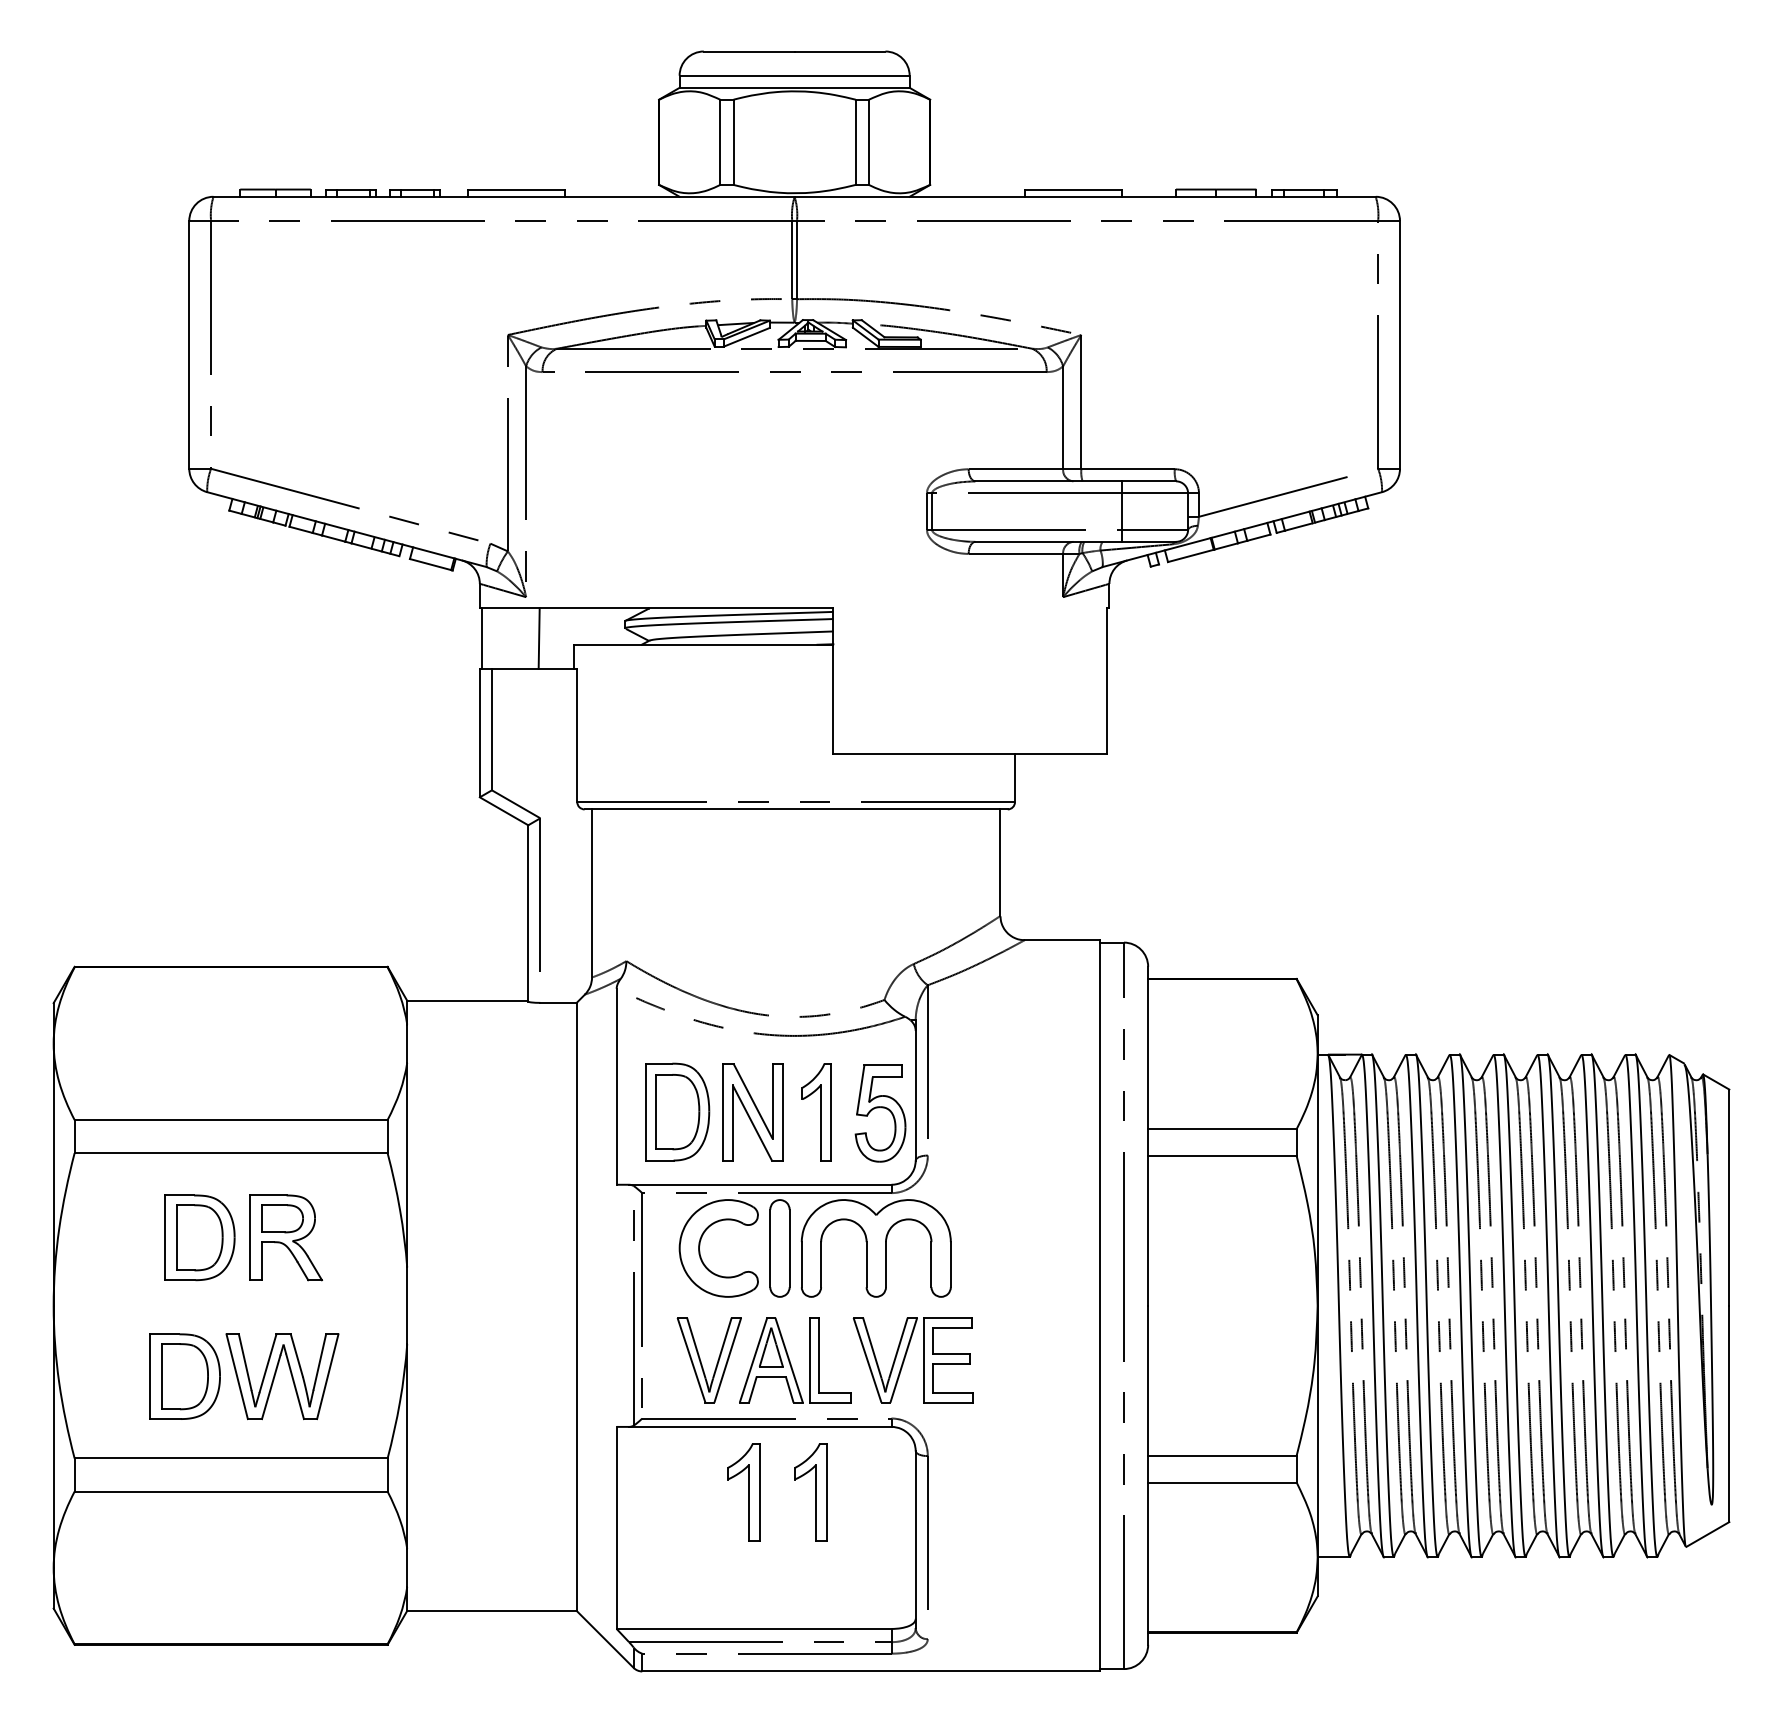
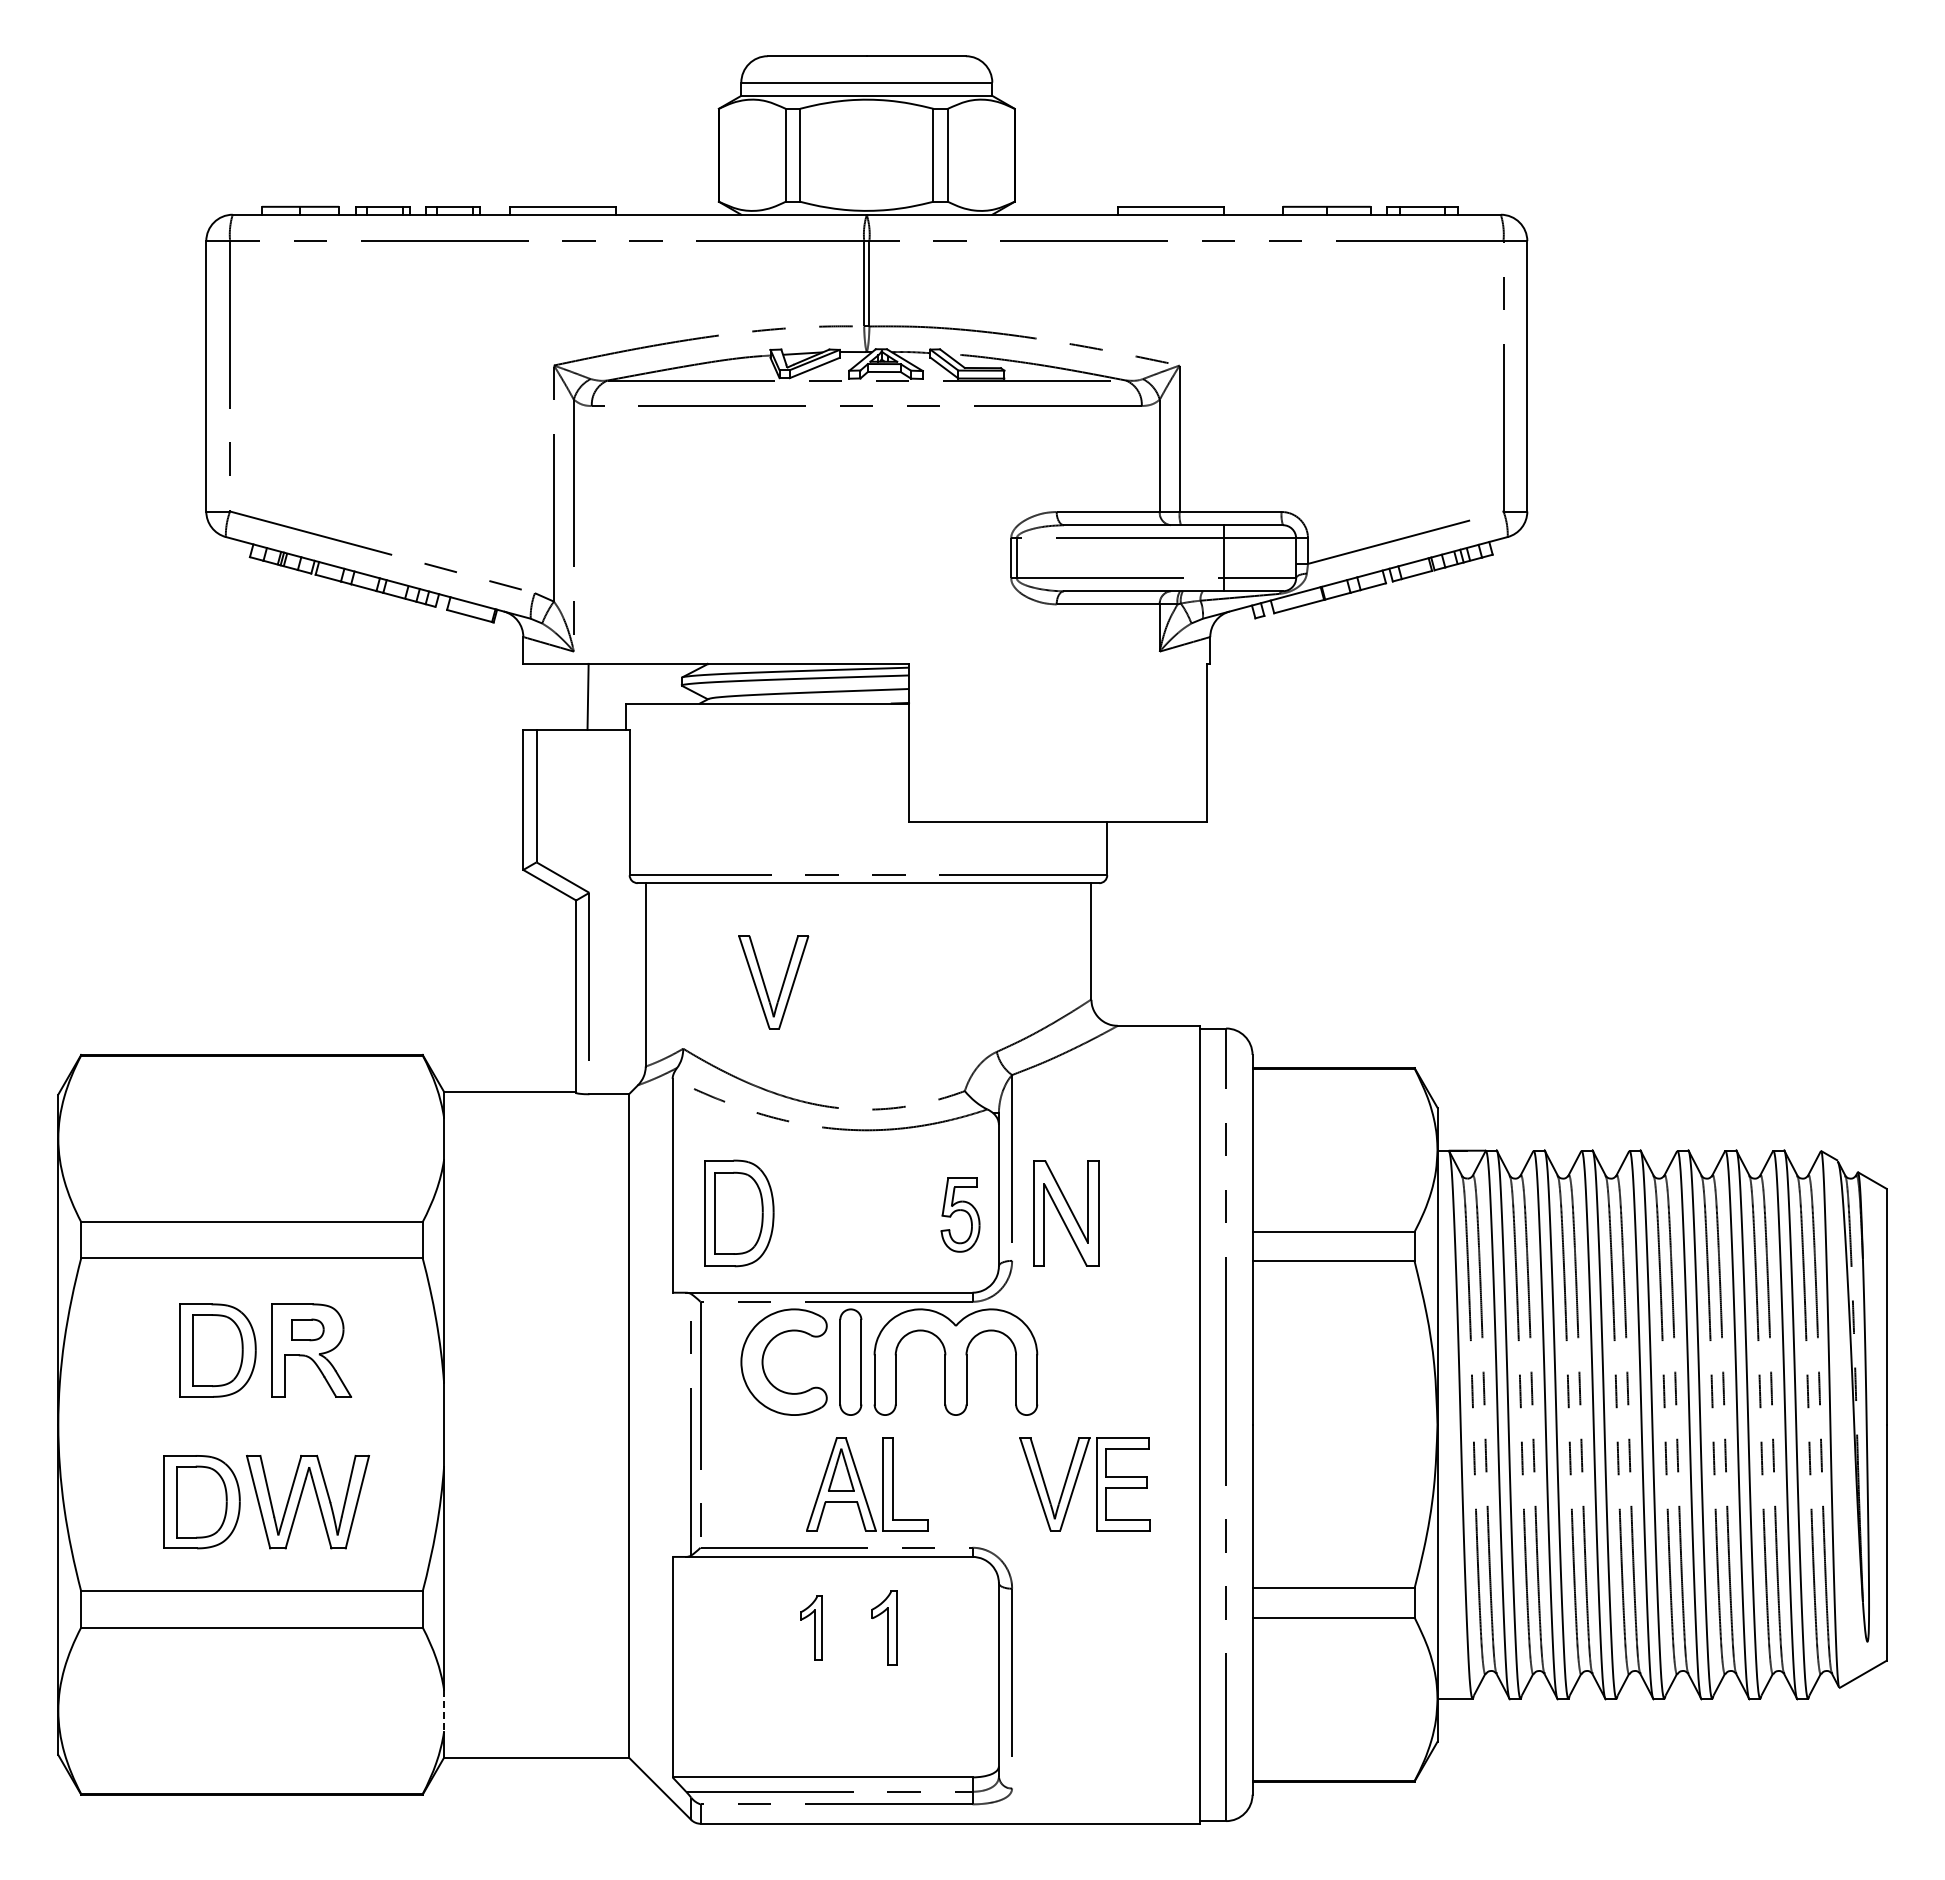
line: (481, 638) -> (525, 696), removed
part: (753, 1112) -> (1066, 1213), moved
part: (816, 1112) -> (890, 1213), removed
part: (880, 1113) -> (960, 1214), size x0.7
part: (282, 1218) -> (307, 1329), size x0.7
part: (906, 1356) -> (1077, 1480), moved
part: (701, 1362) -> (765, 984), moved
part: (743, 1491) -> (811, 1627), size x0.6
part: (810, 1491) -> (884, 1627), size x0.7
line: (407, 1567) -> (444, 1710), solid -> dashed

